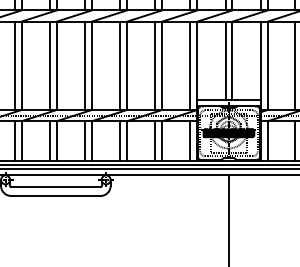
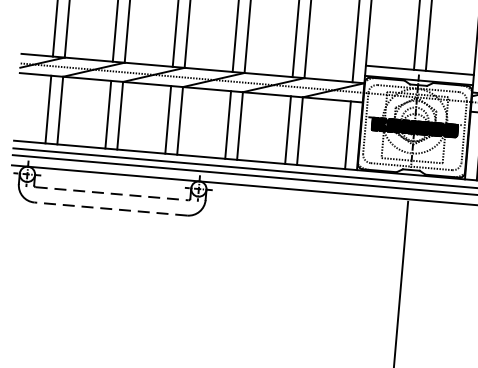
line: (55, 186) -> (111, 192), solid -> dashed
line: (55, 195) -> (110, 208), solid -> dashed

